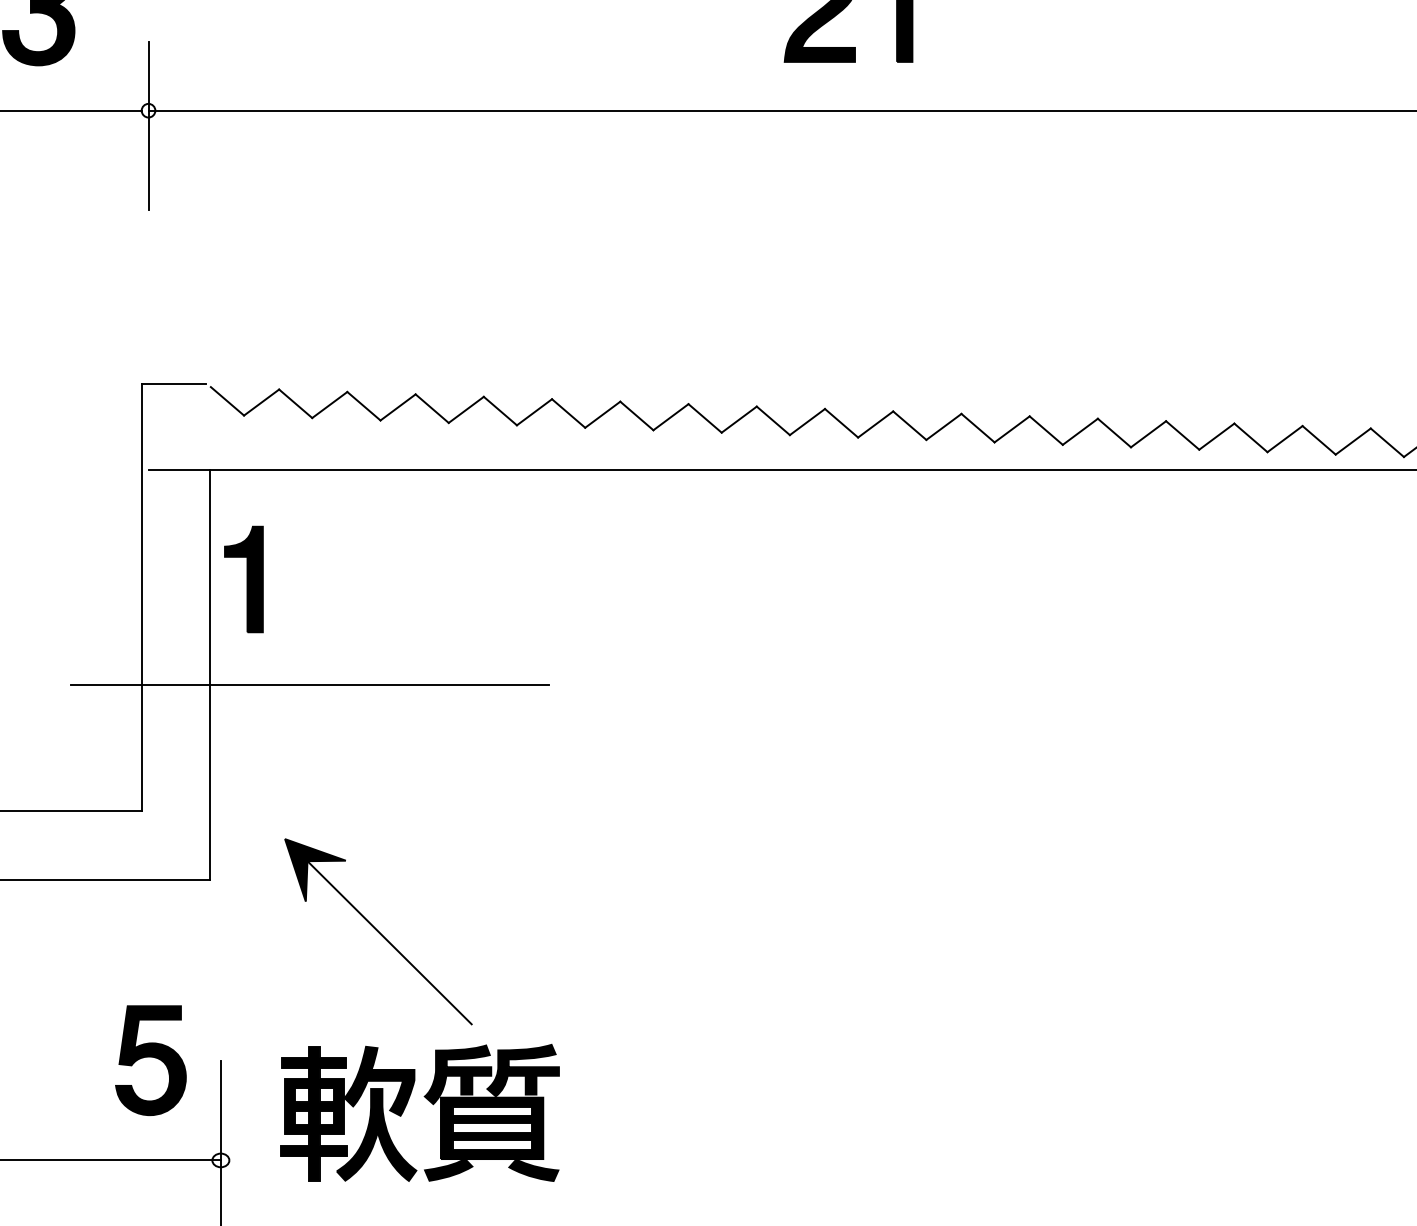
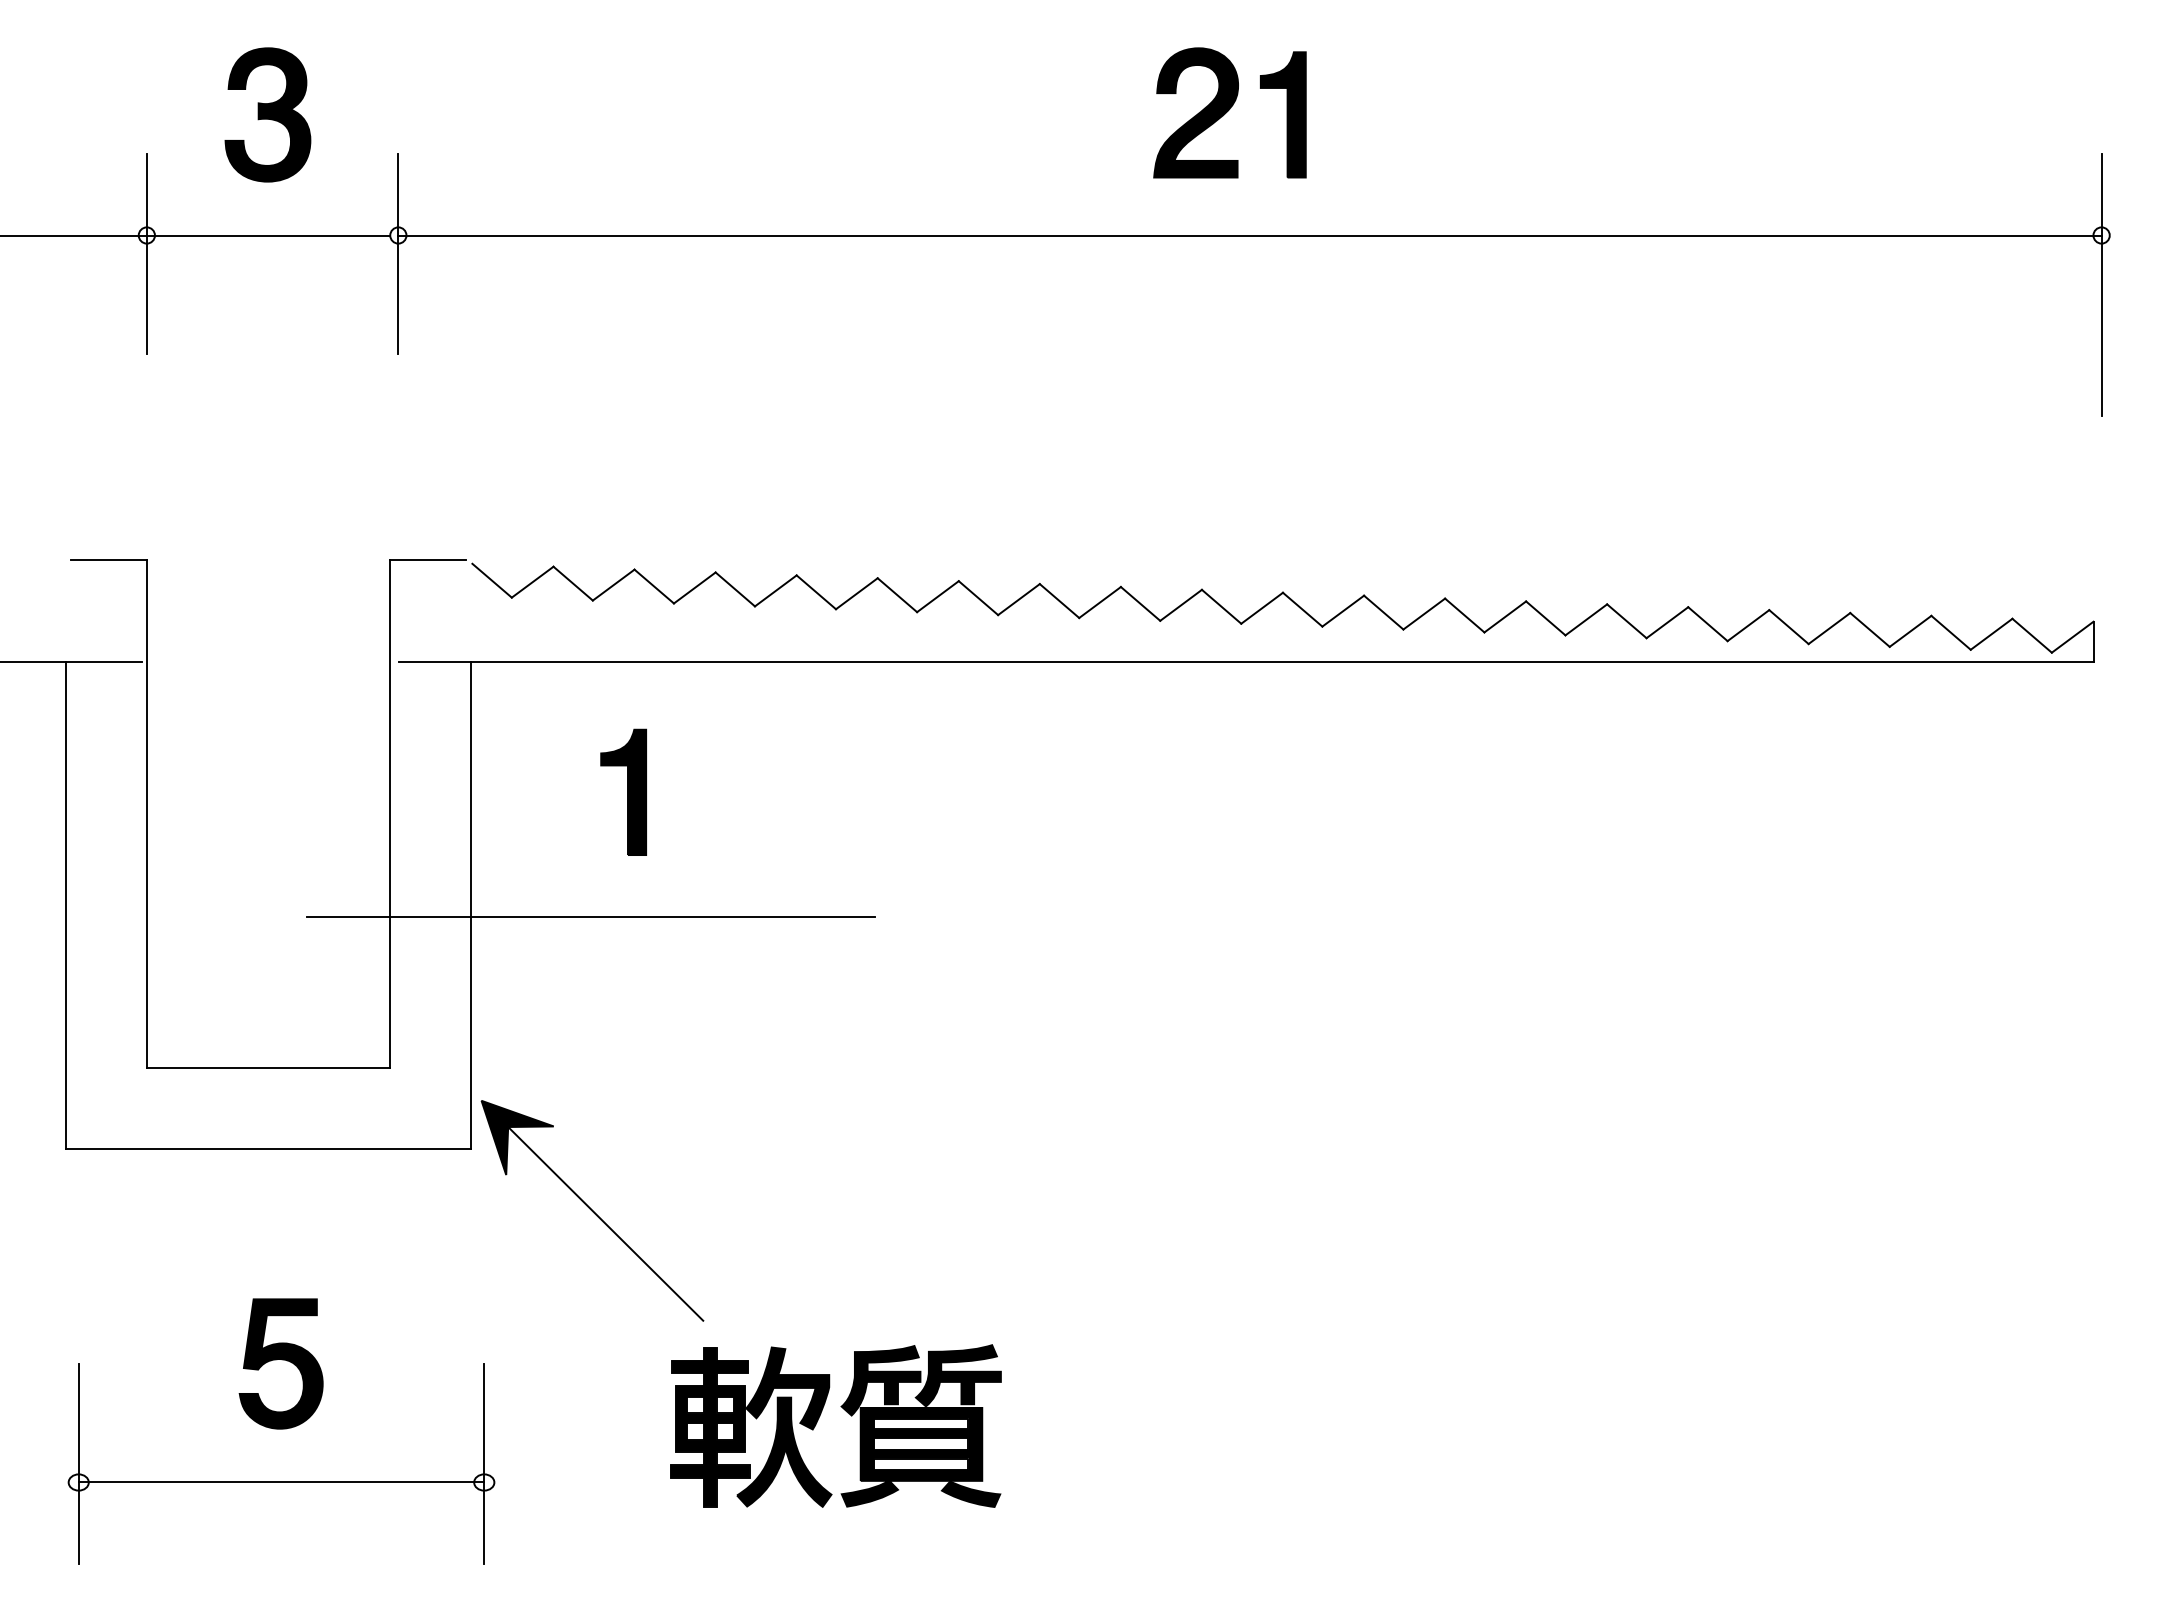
part: (243, 578) -> (623, 791), moved
part: (378, 931) -> (592, 1210), moved
part: (150, 1060) -> (280, 1363), moved
part: (429, 1102) -> (847, 1413), moved

